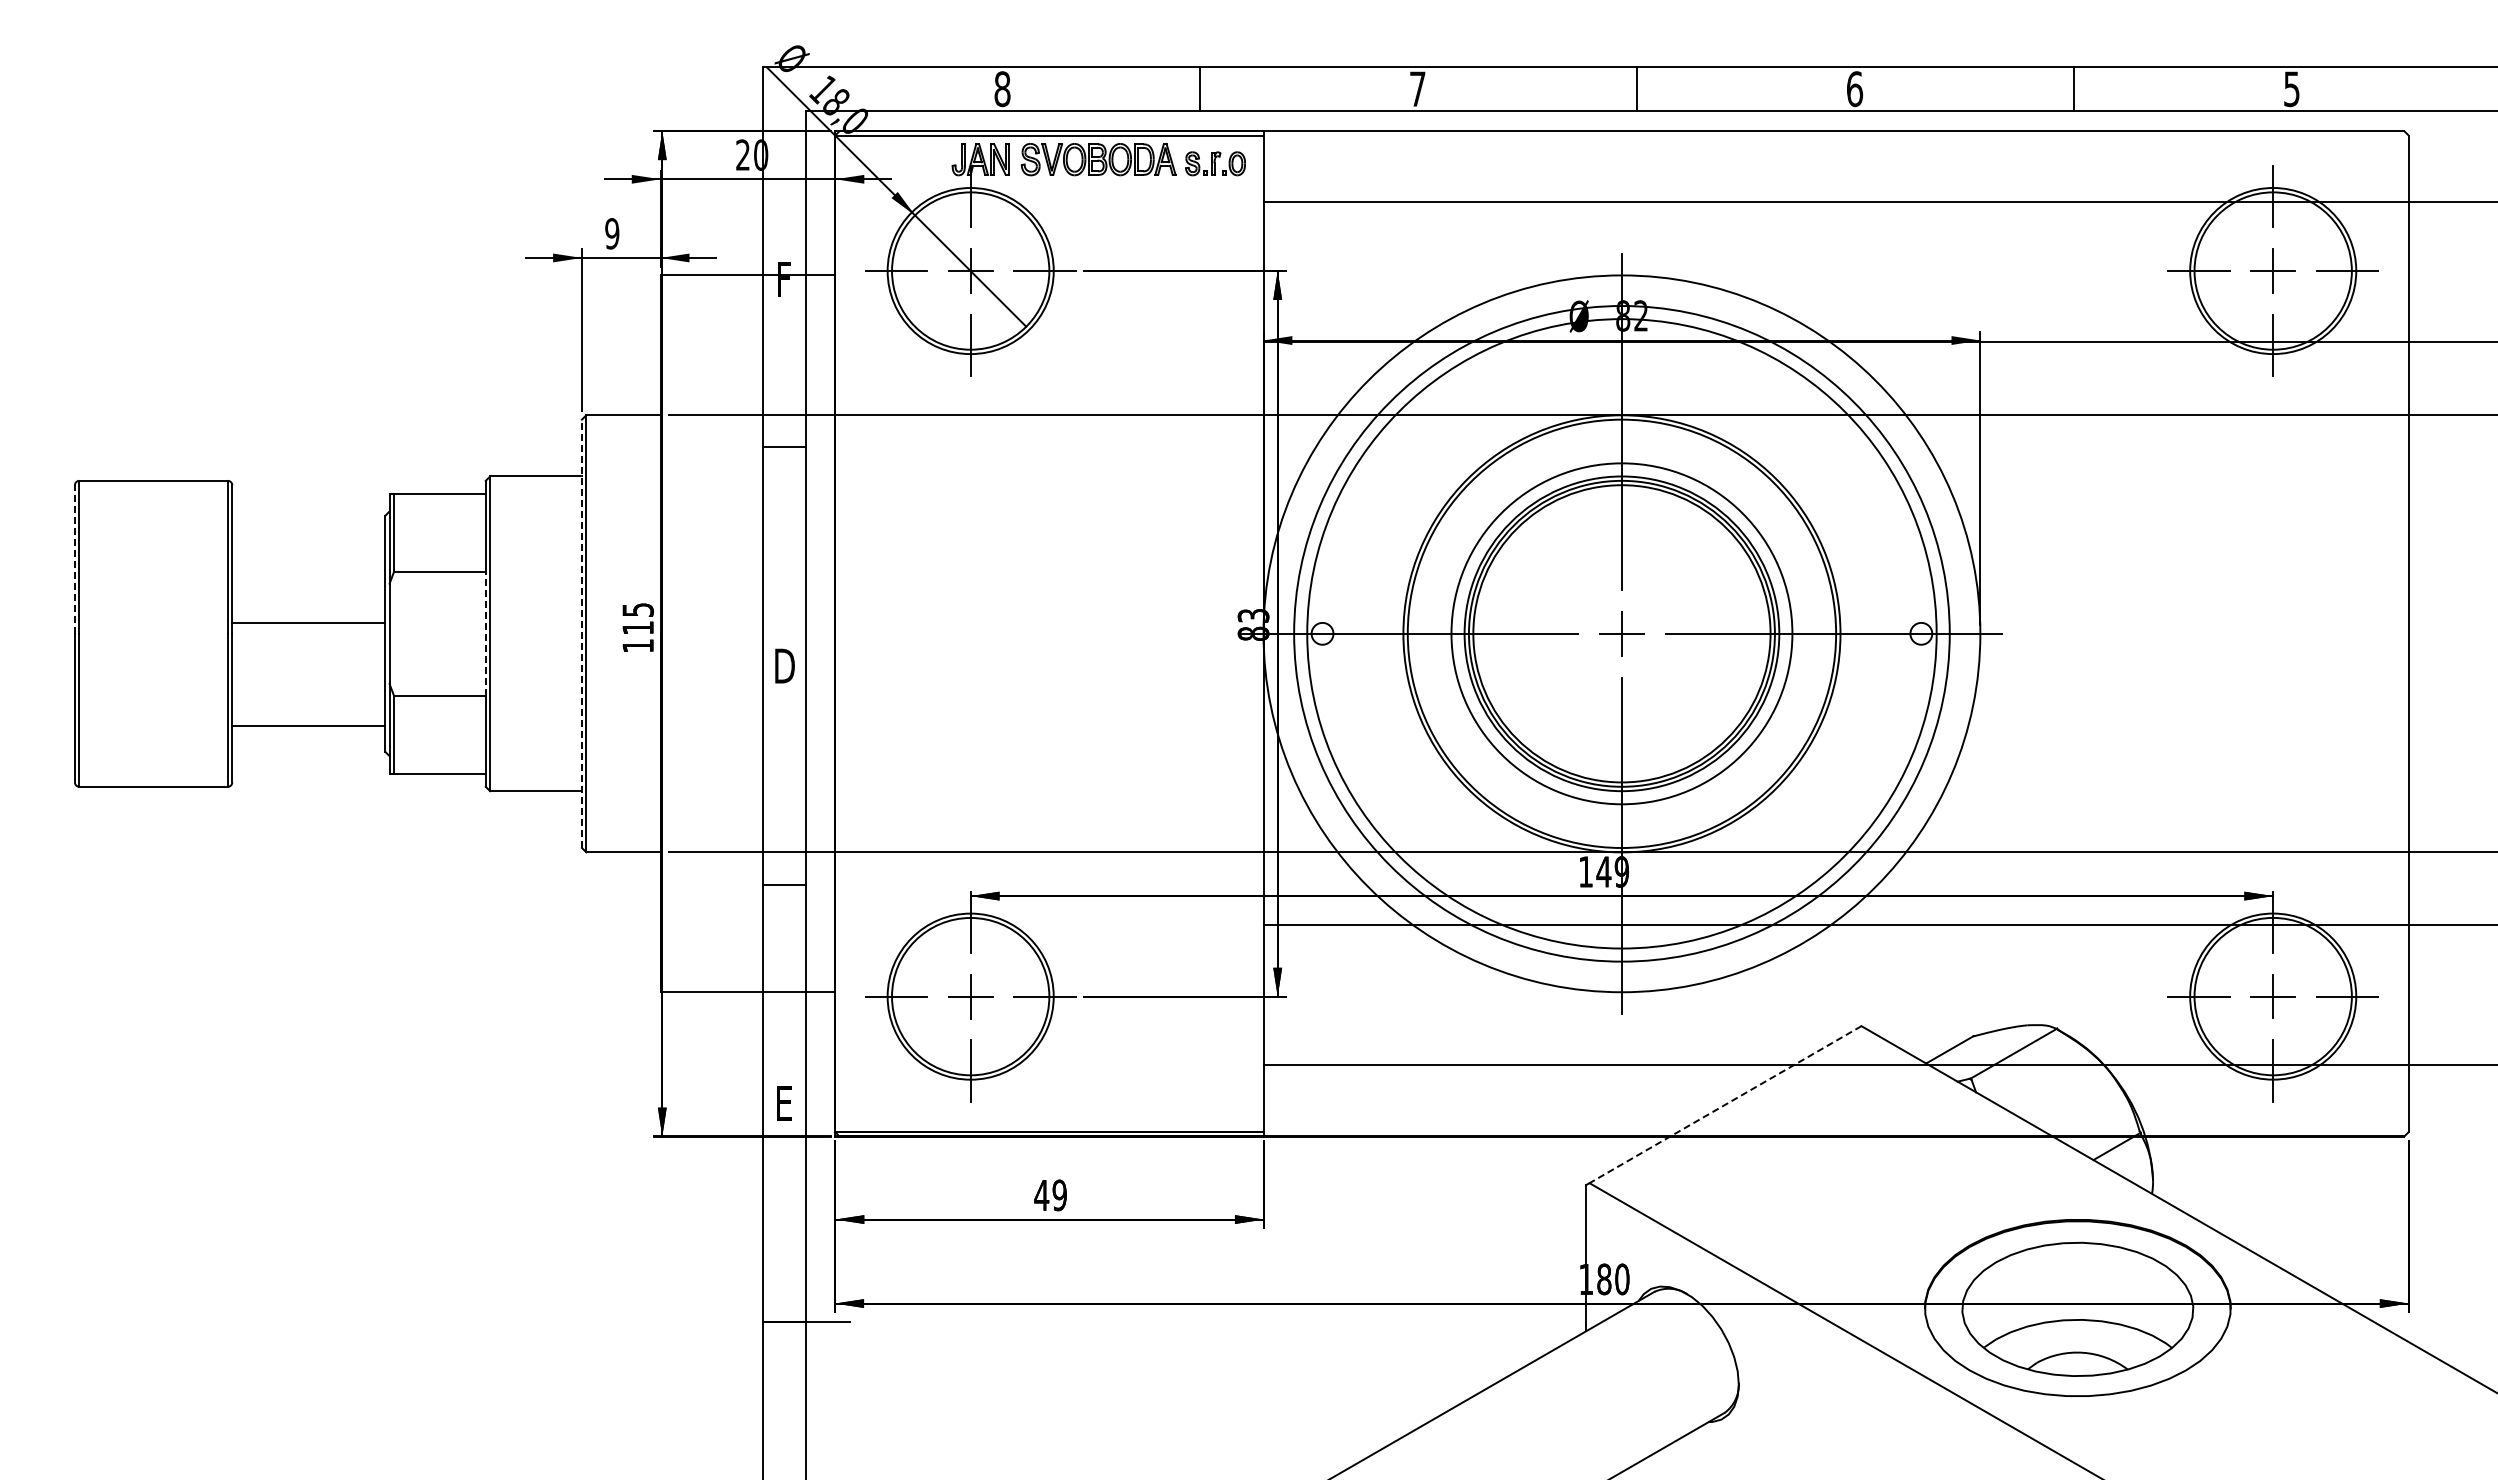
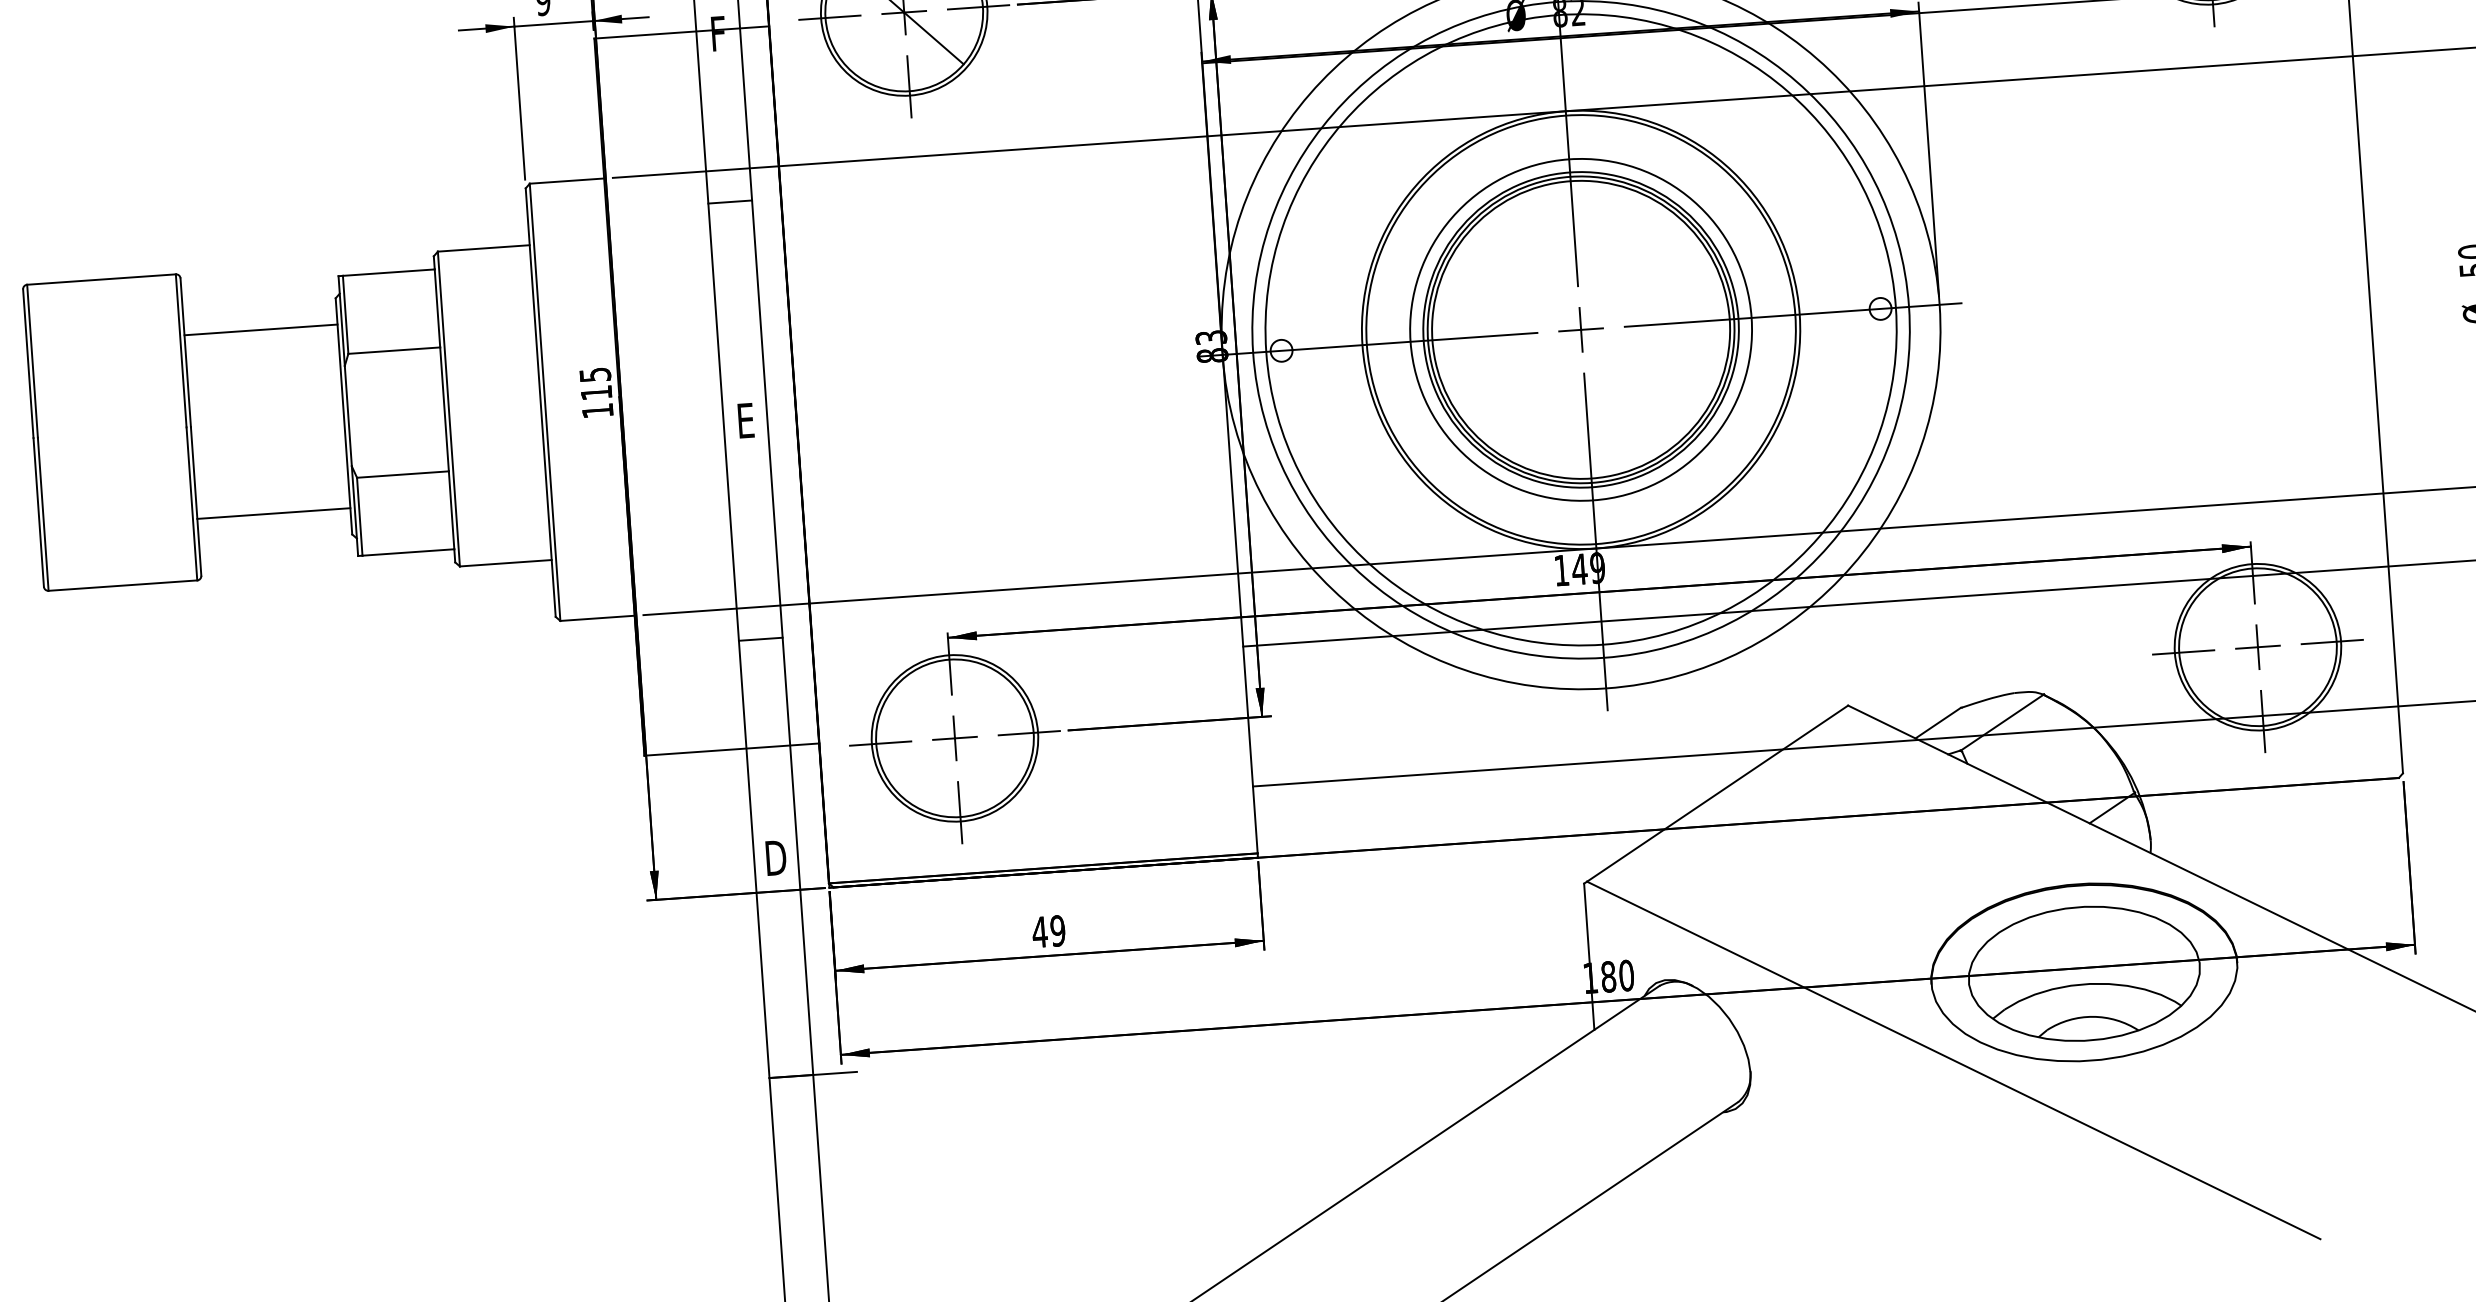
line: (74, 559) -> (27, 363), dashed -> solid
line: (308, 623) -> (260, 330), moved
line: (485, 633) -> (444, 409), dashed -> solid
line: (581, 633) -> (540, 402), dashed -> solid
text: (784, 665) -> (745, 420), D -> E
text: (784, 1102) -> (776, 857), E -> D
line: (1725, 1104) -> (1717, 793), dashed -> solid

